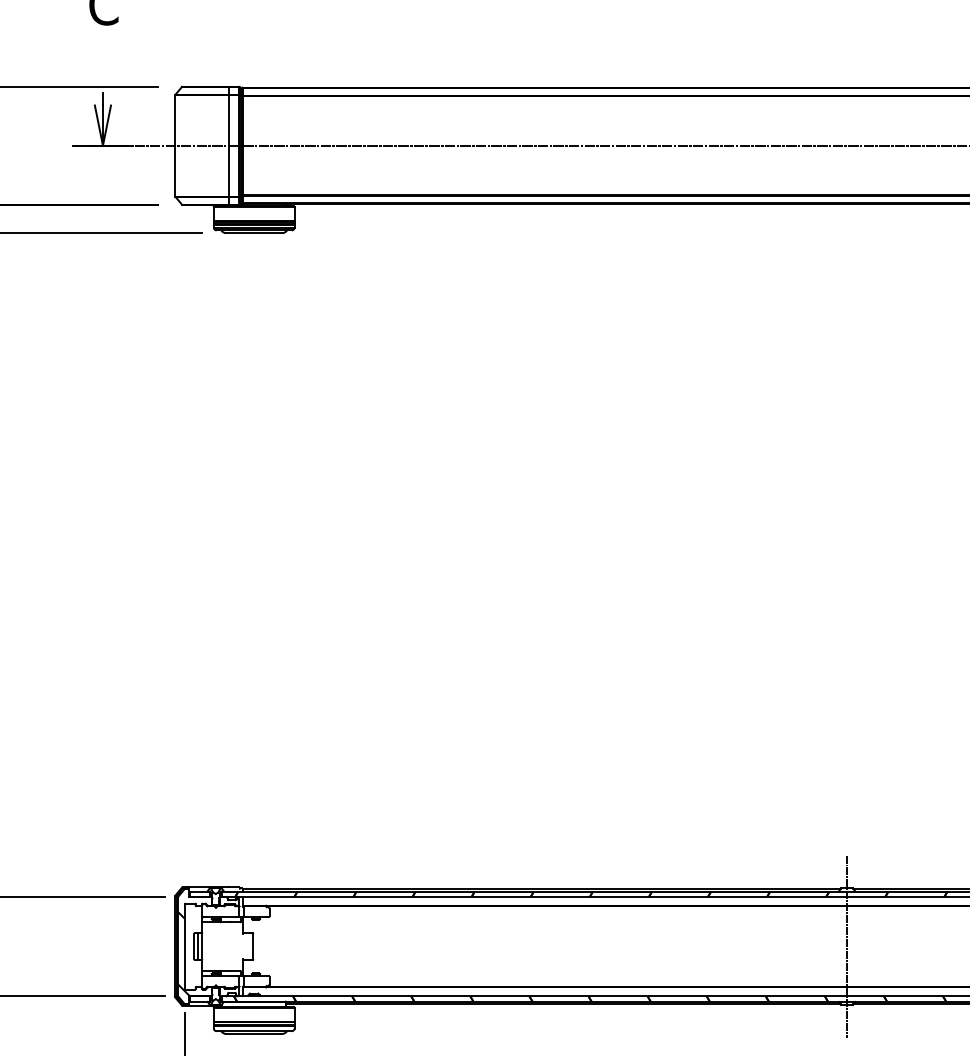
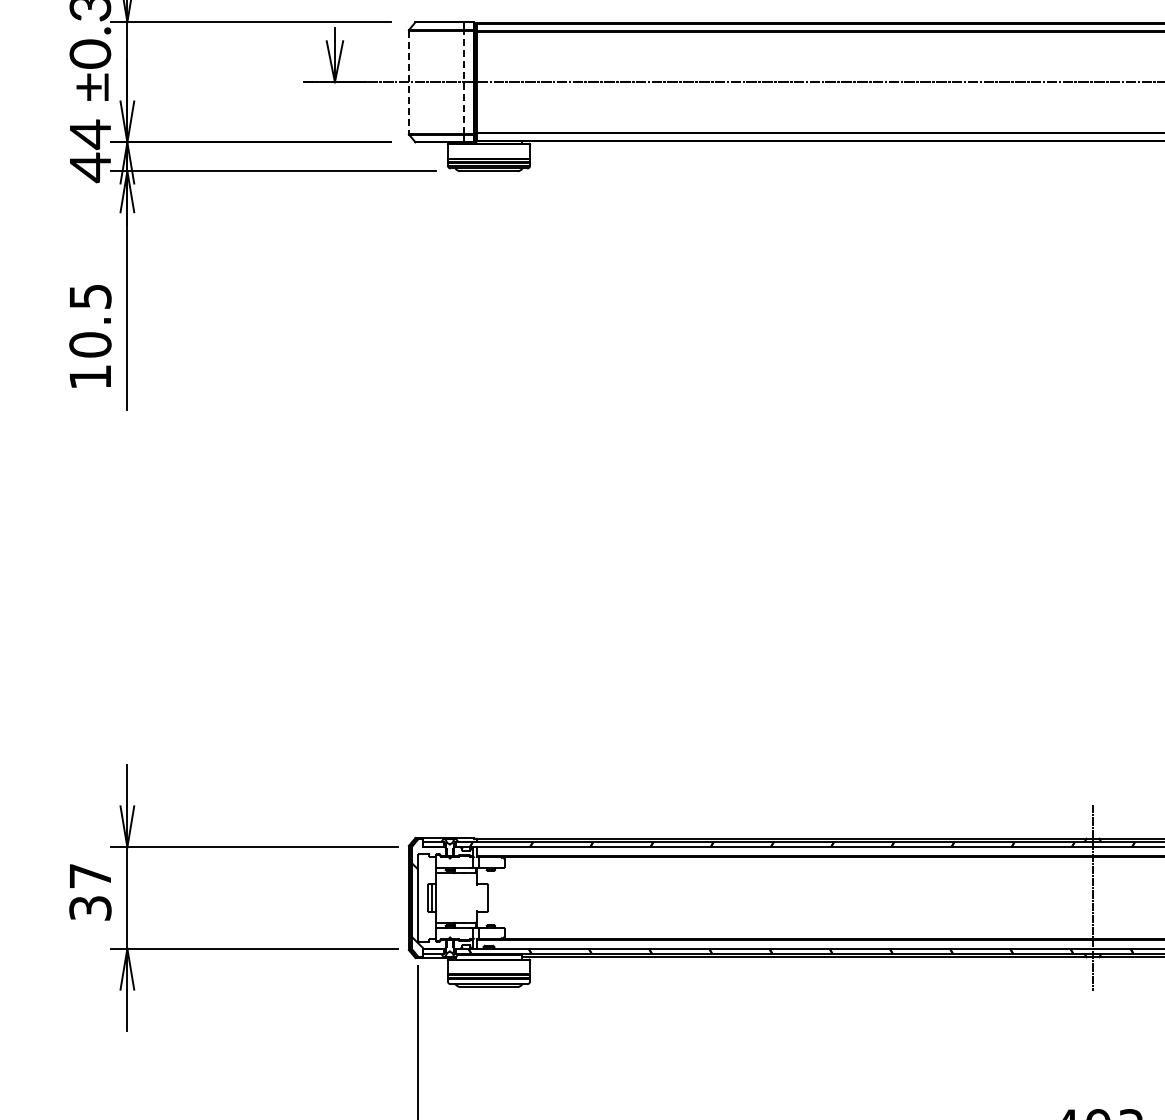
line: (175, 146) -> (408, 82), solid -> dashed
line: (229, 146) -> (463, 82), solid -> dashed

